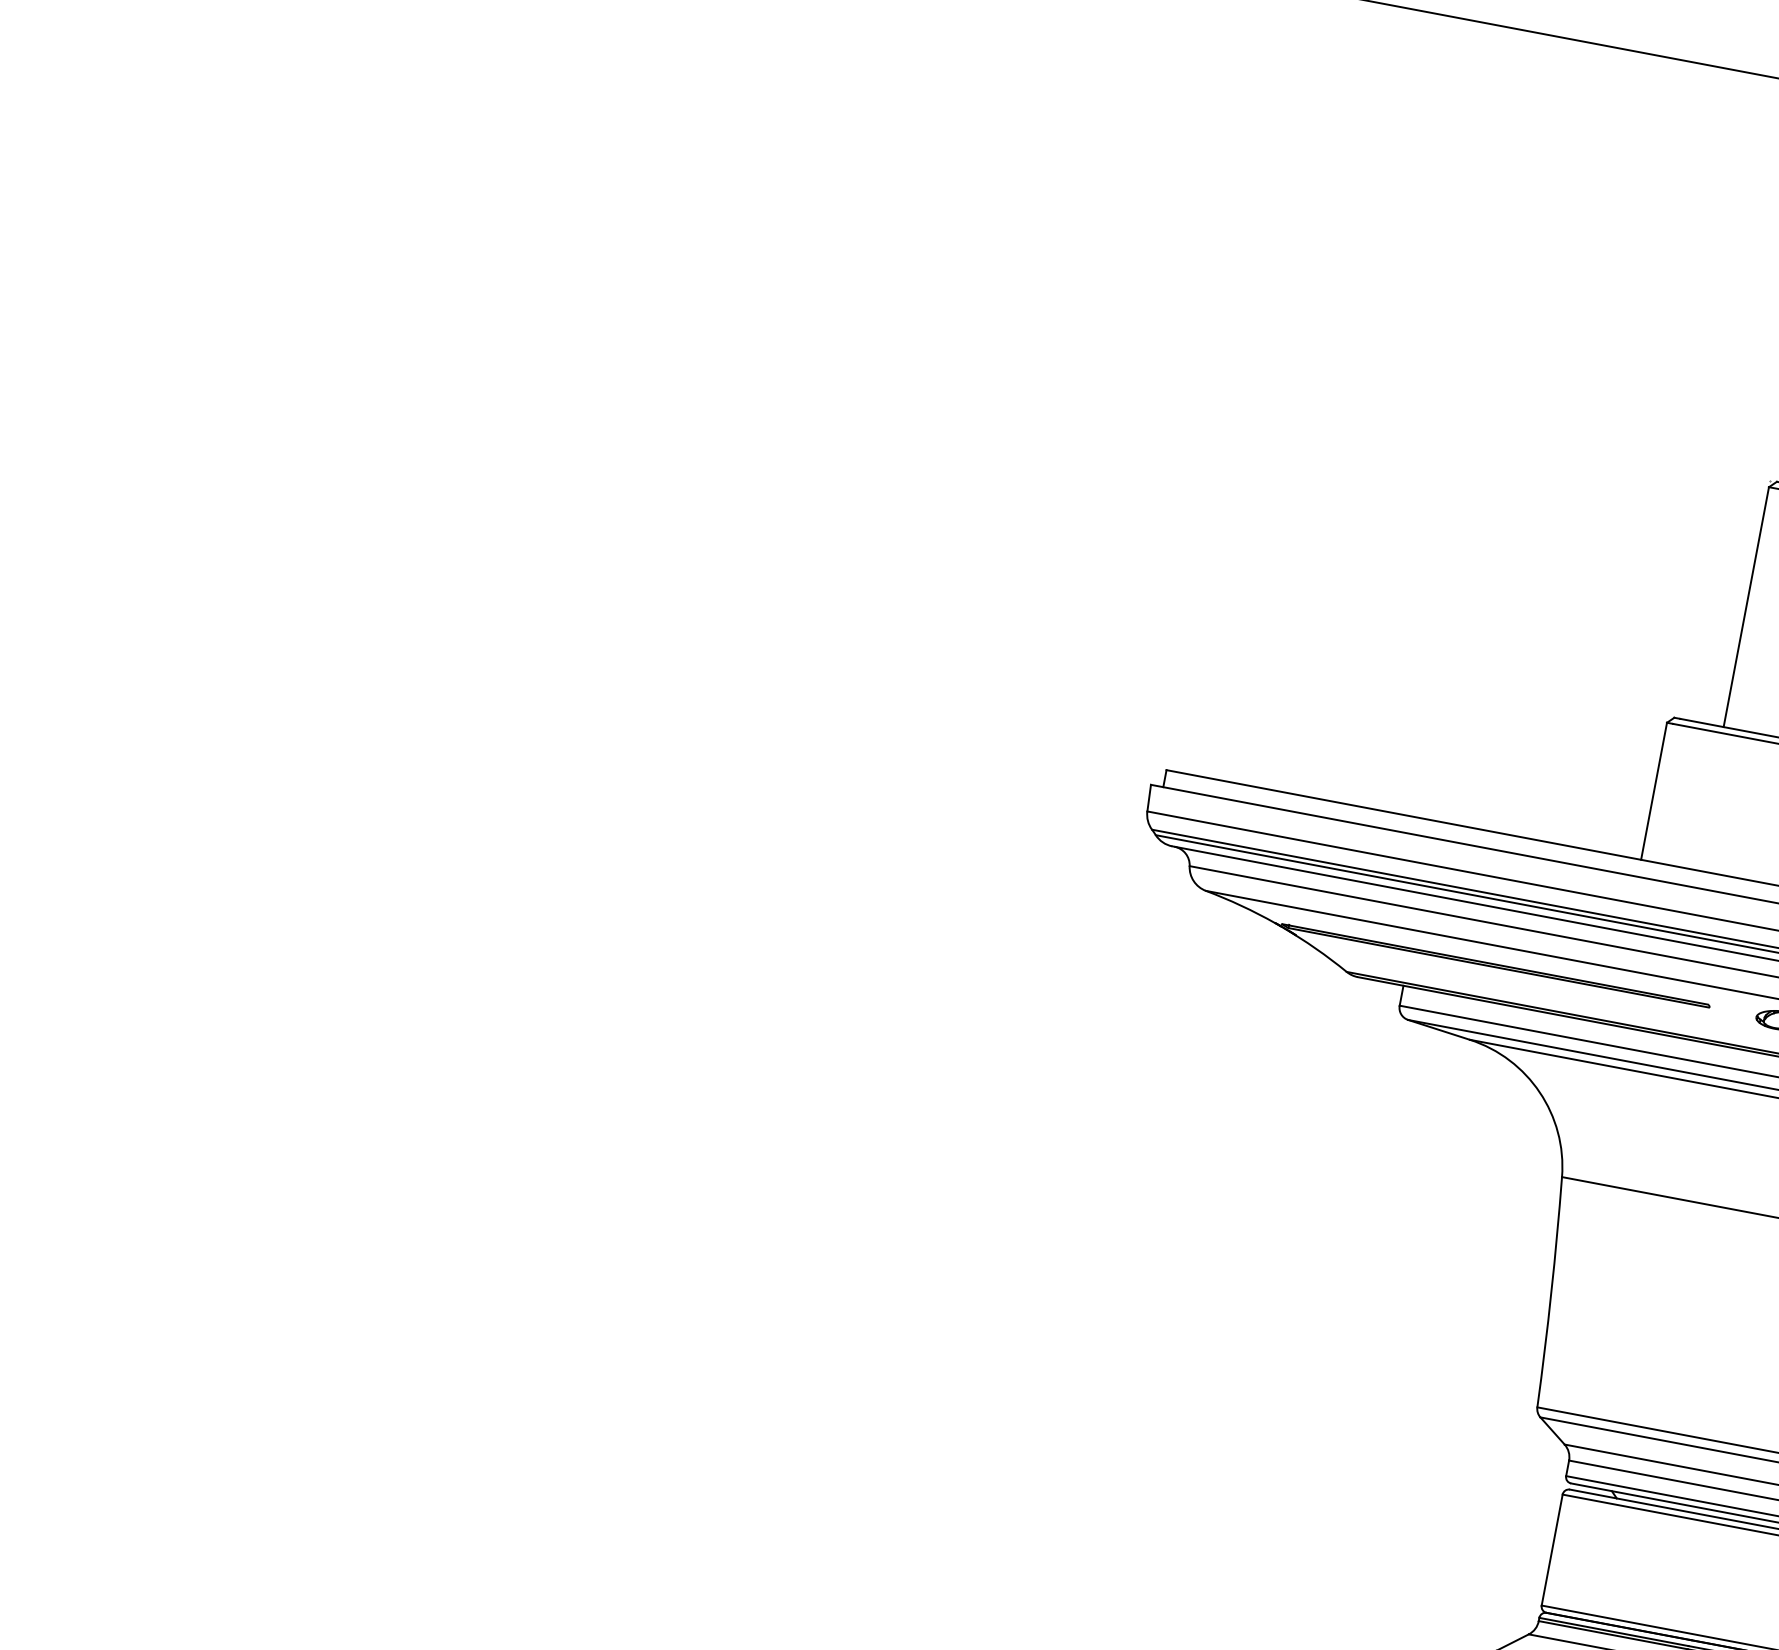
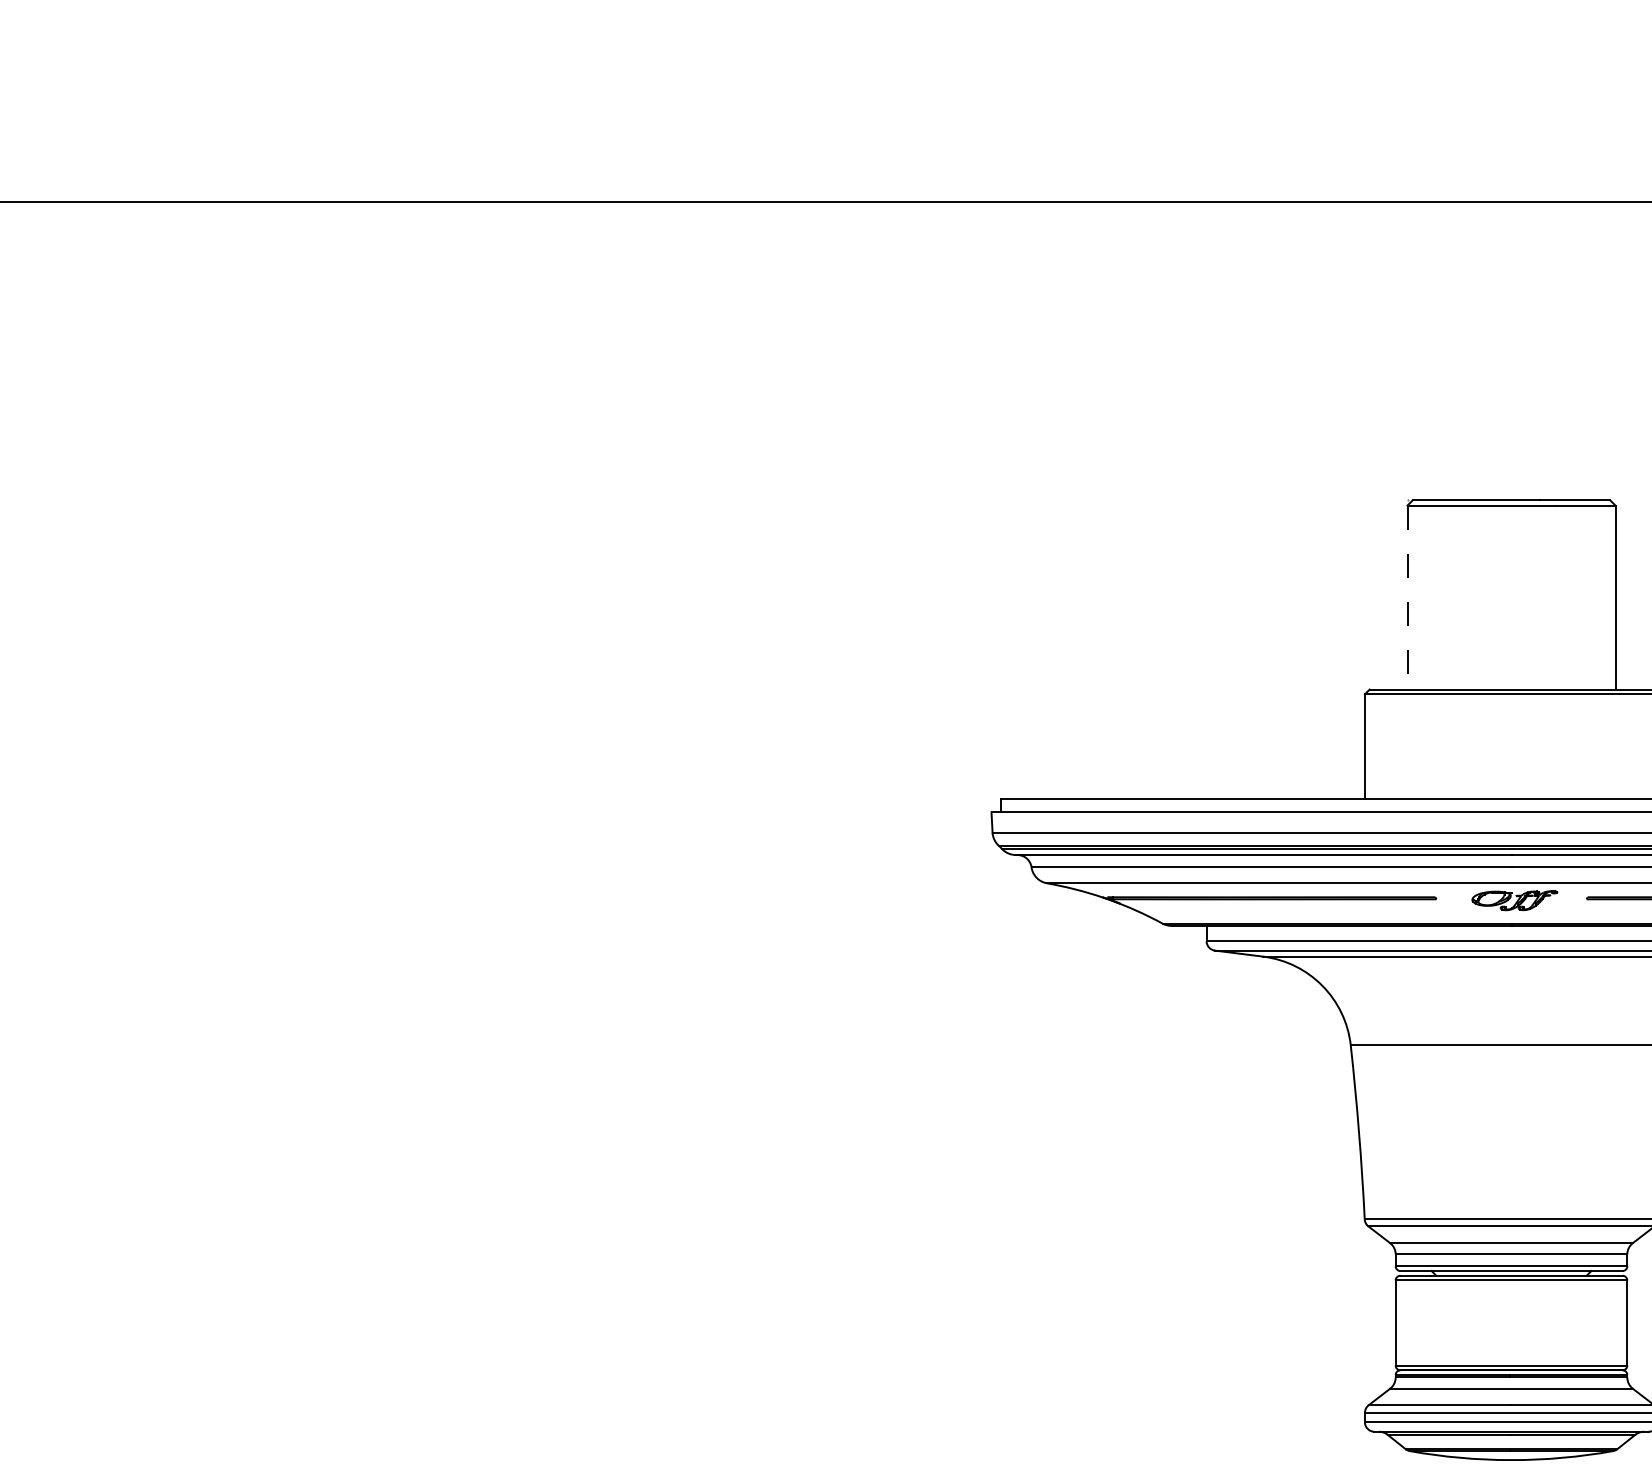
line: (1746, 607) -> (1407, 597), solid -> dashed

